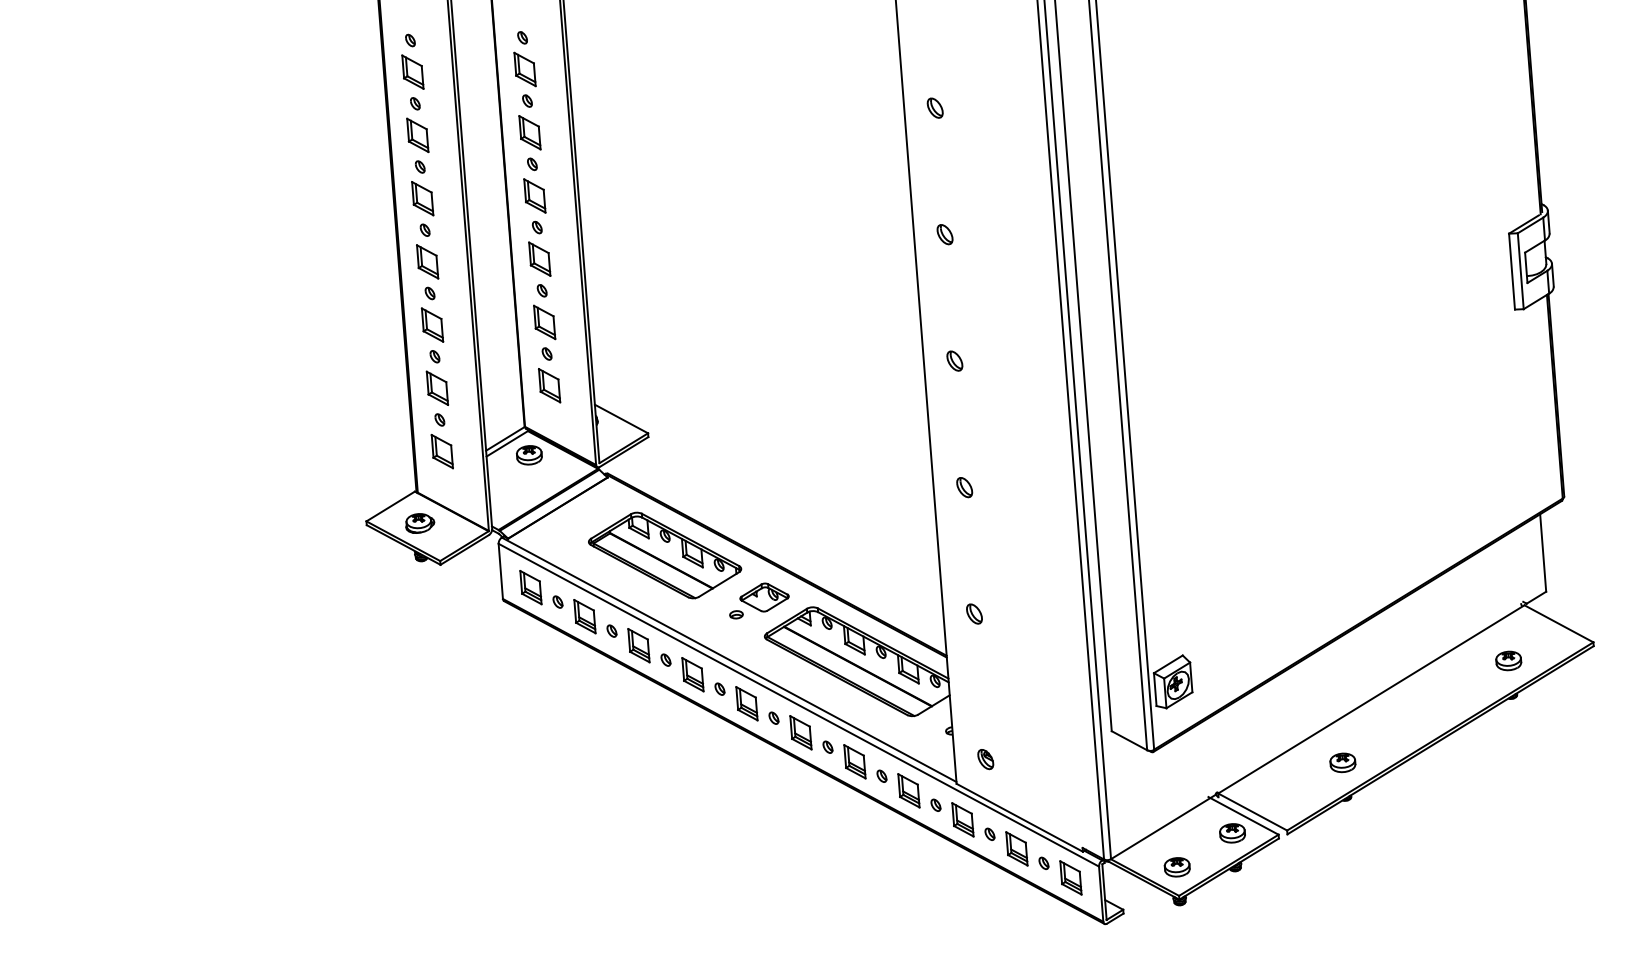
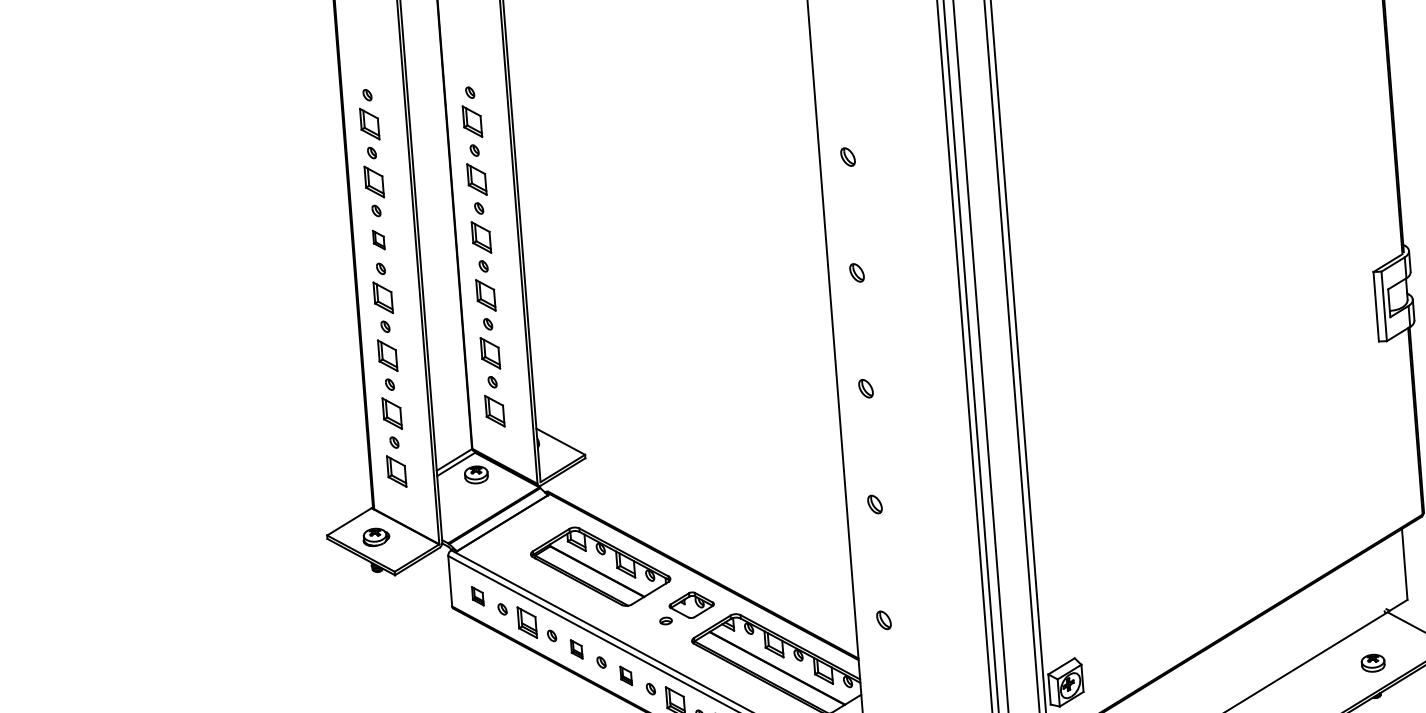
part: (422, 198) -> (378, 239), size x0.6
part: (530, 587) -> (477, 596), size x0.6
part: (638, 645) -> (576, 649), size x0.6
part: (692, 674) -> (625, 675), size x0.6

